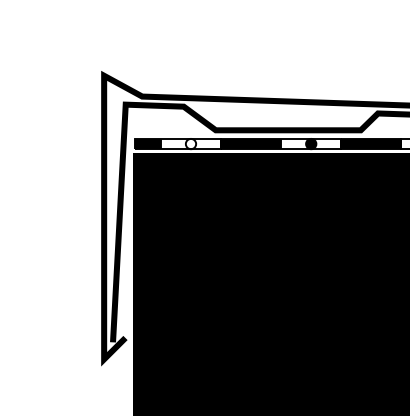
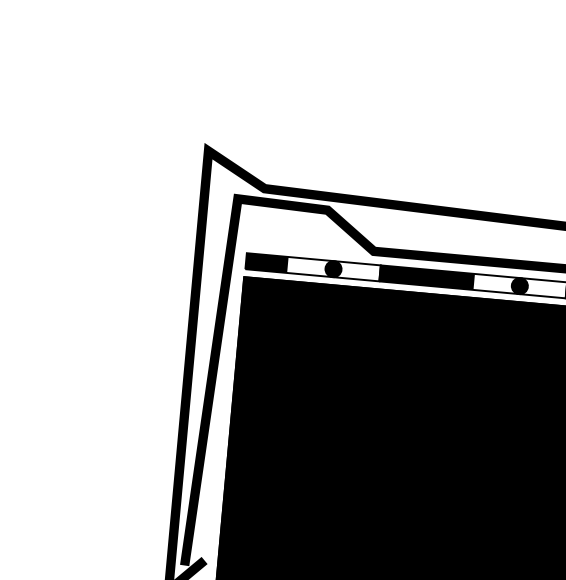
fill: (190, 143) -> (332, 268), added

